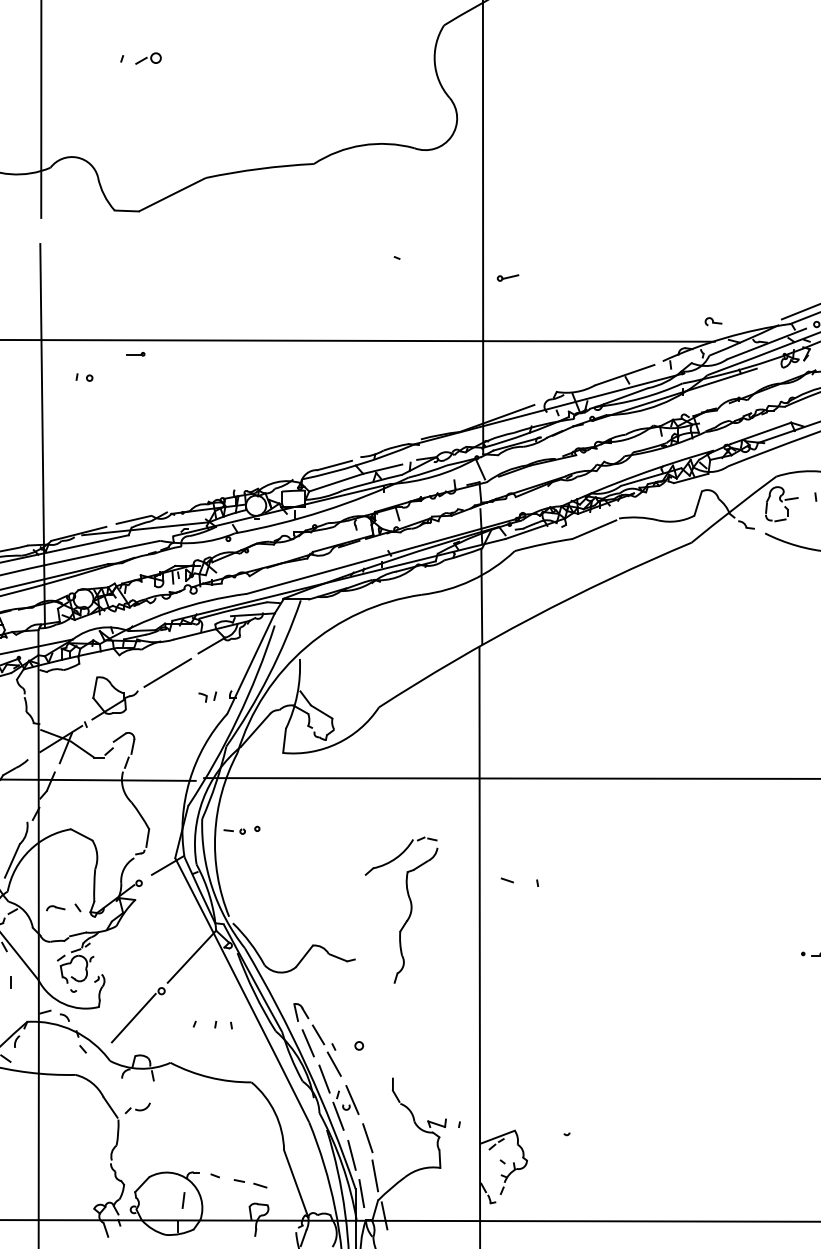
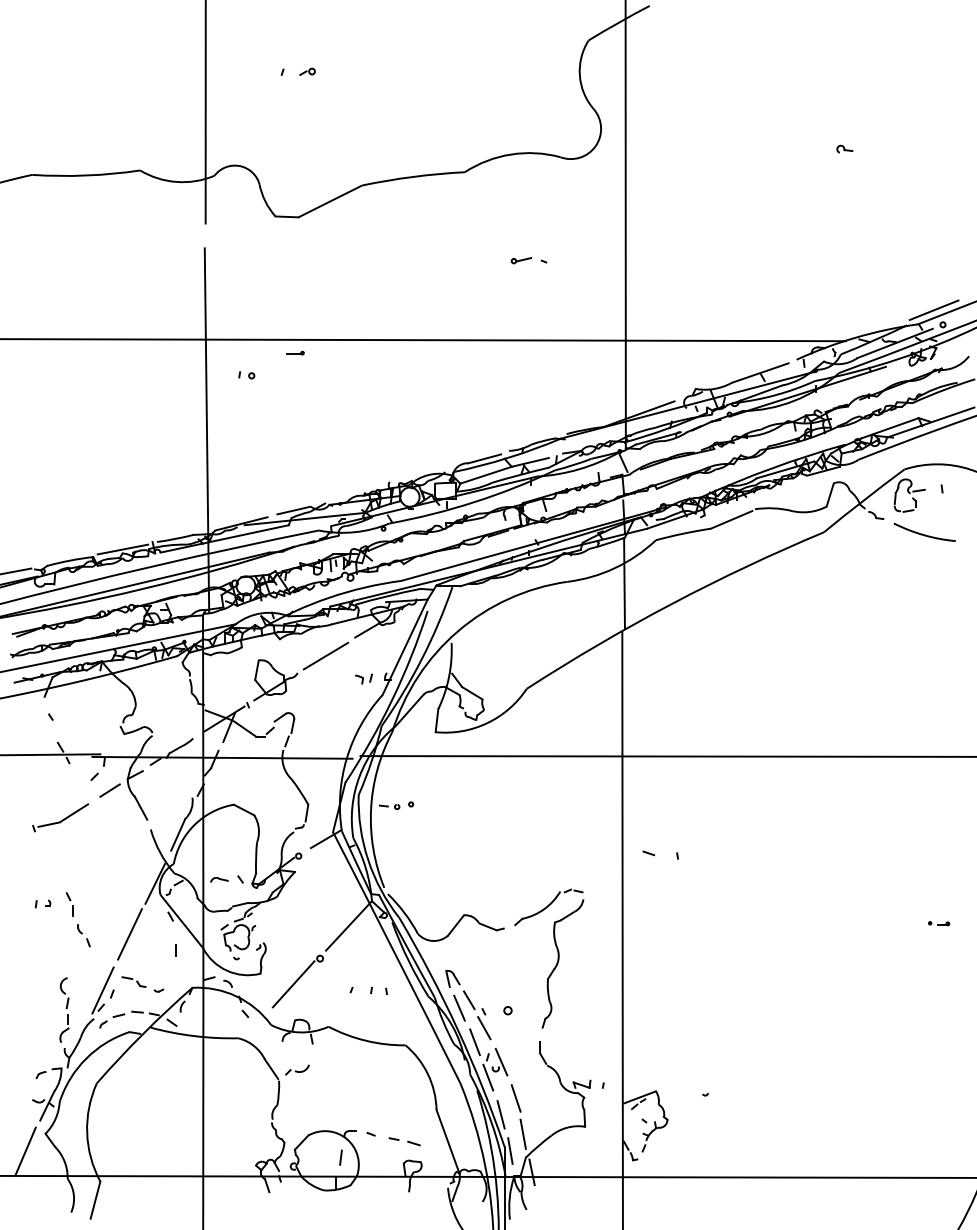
part: (148, 58) -> (307, 71), size x0.62
part: (508, 277) -> (521, 260), moved
part: (713, 321) -> (844, 148), moved
part: (410, 910) -> (557, 958), moved

